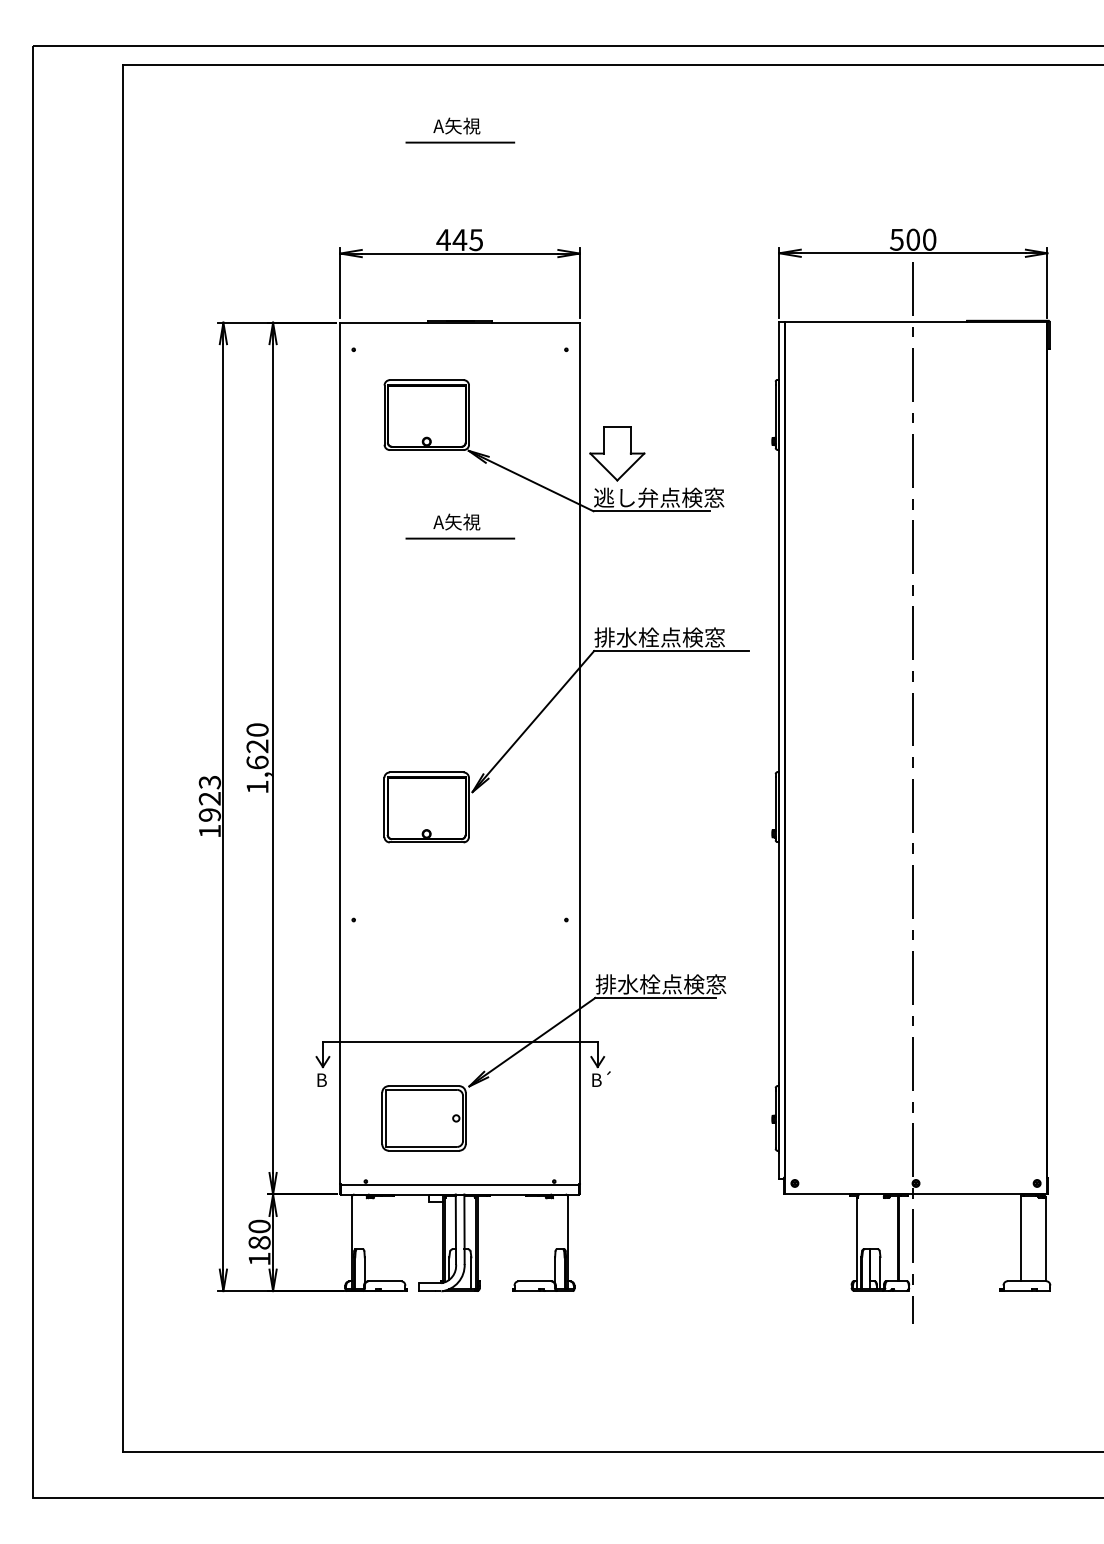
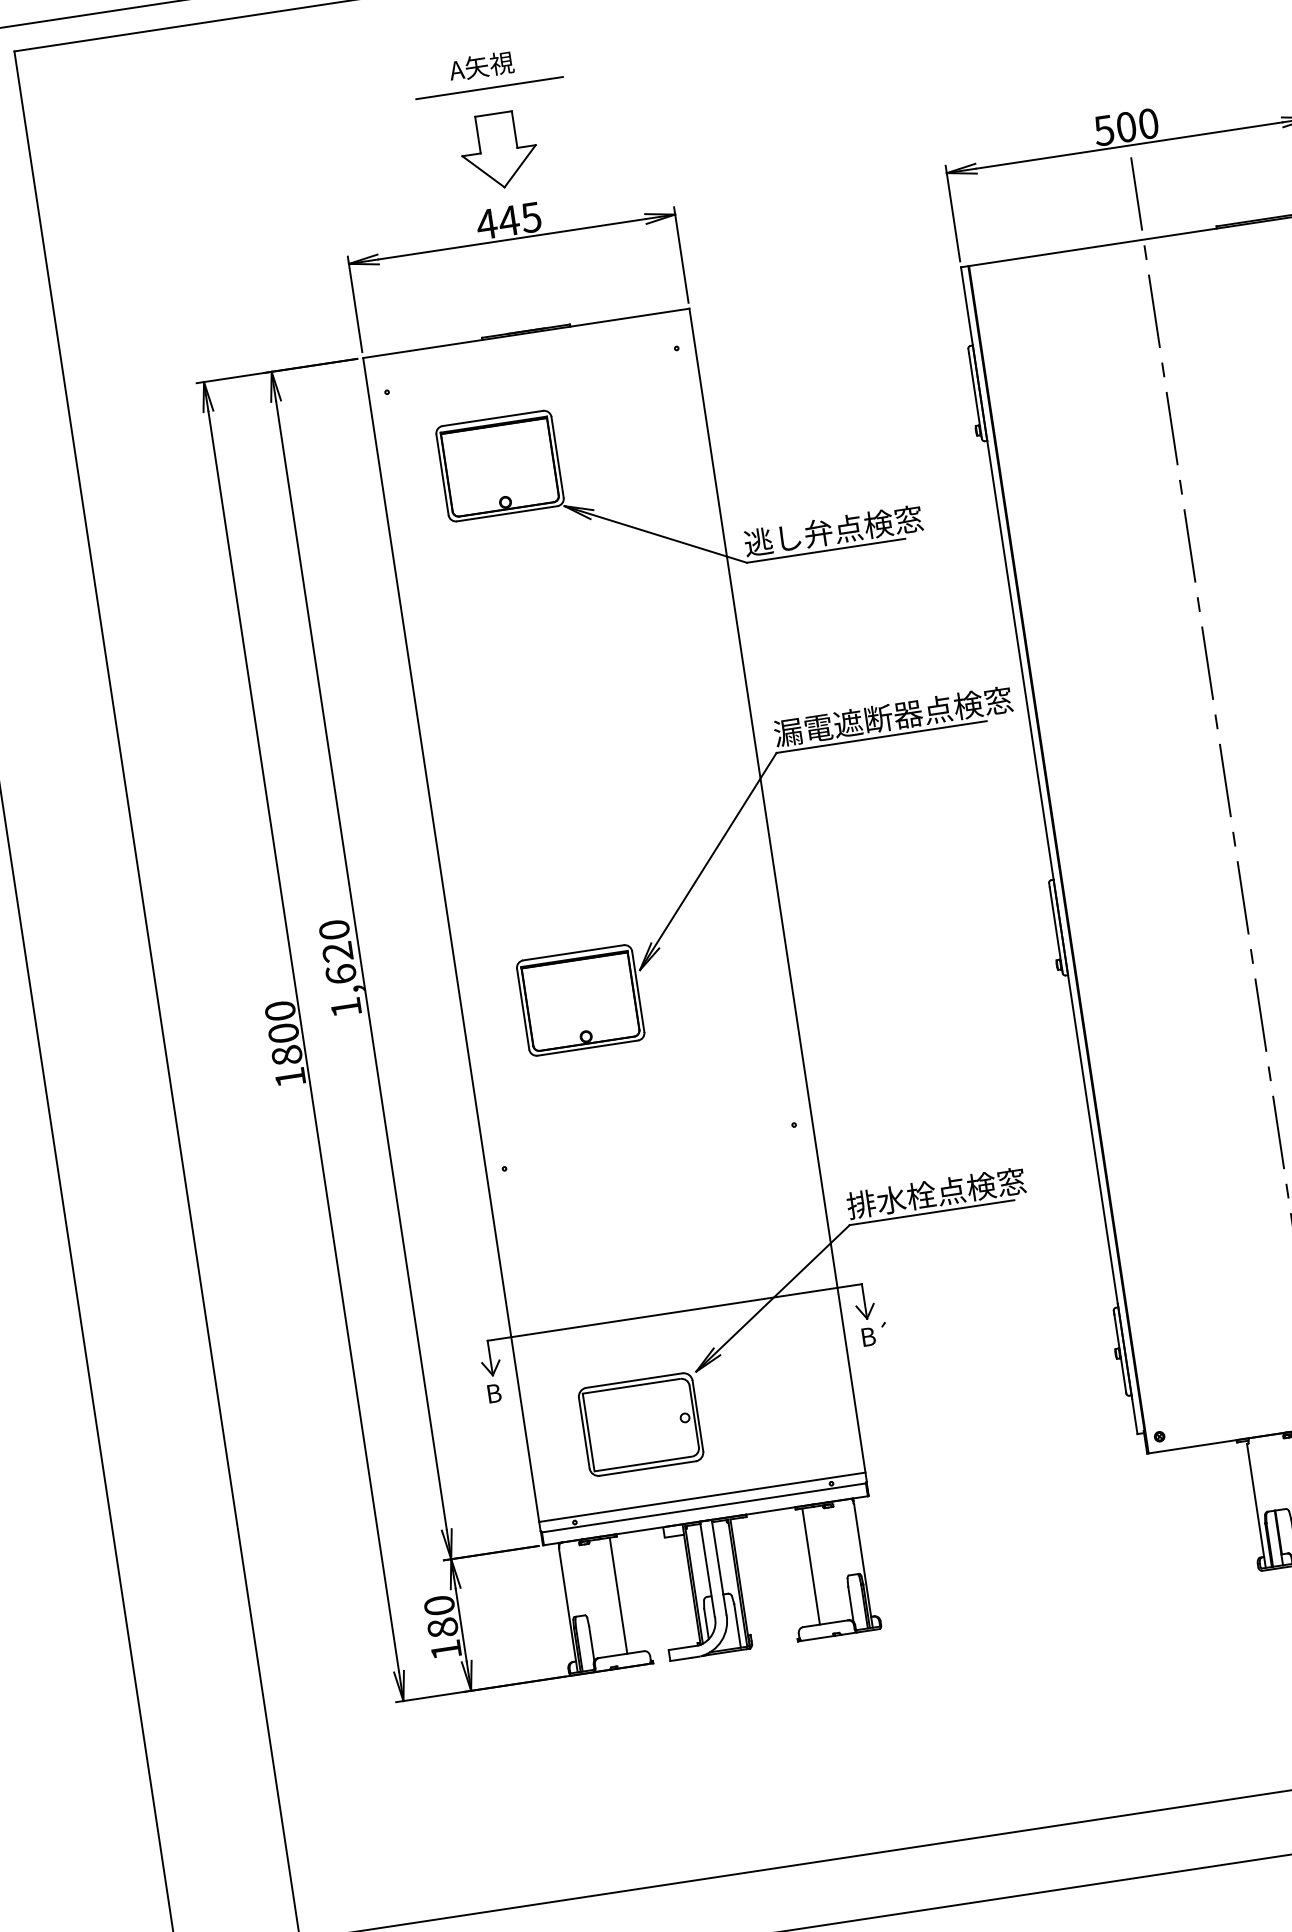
part: (617, 453) -> (499, 150), moved
part: (460, 526) -> (568, 610), removed
text: (681, 637) -> (892, 716), 排水栓点検窓 -> 漏電遮断器点検窓
text: (209, 798) -> (283, 1033), 1923 -> 1800
line: (459, 1177) -> (701, 1497), added
line: (389, 1238) -> (618, 1595), added
line: (530, 1238) -> (810, 1566), added

